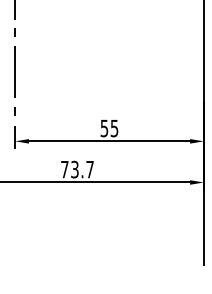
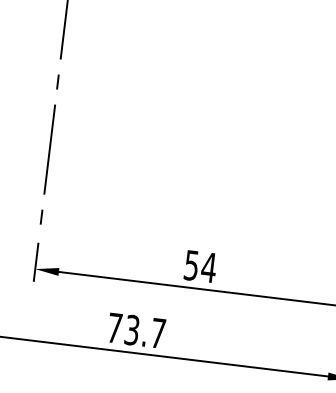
text: (114, 128) -> (208, 267), 55 -> 54

